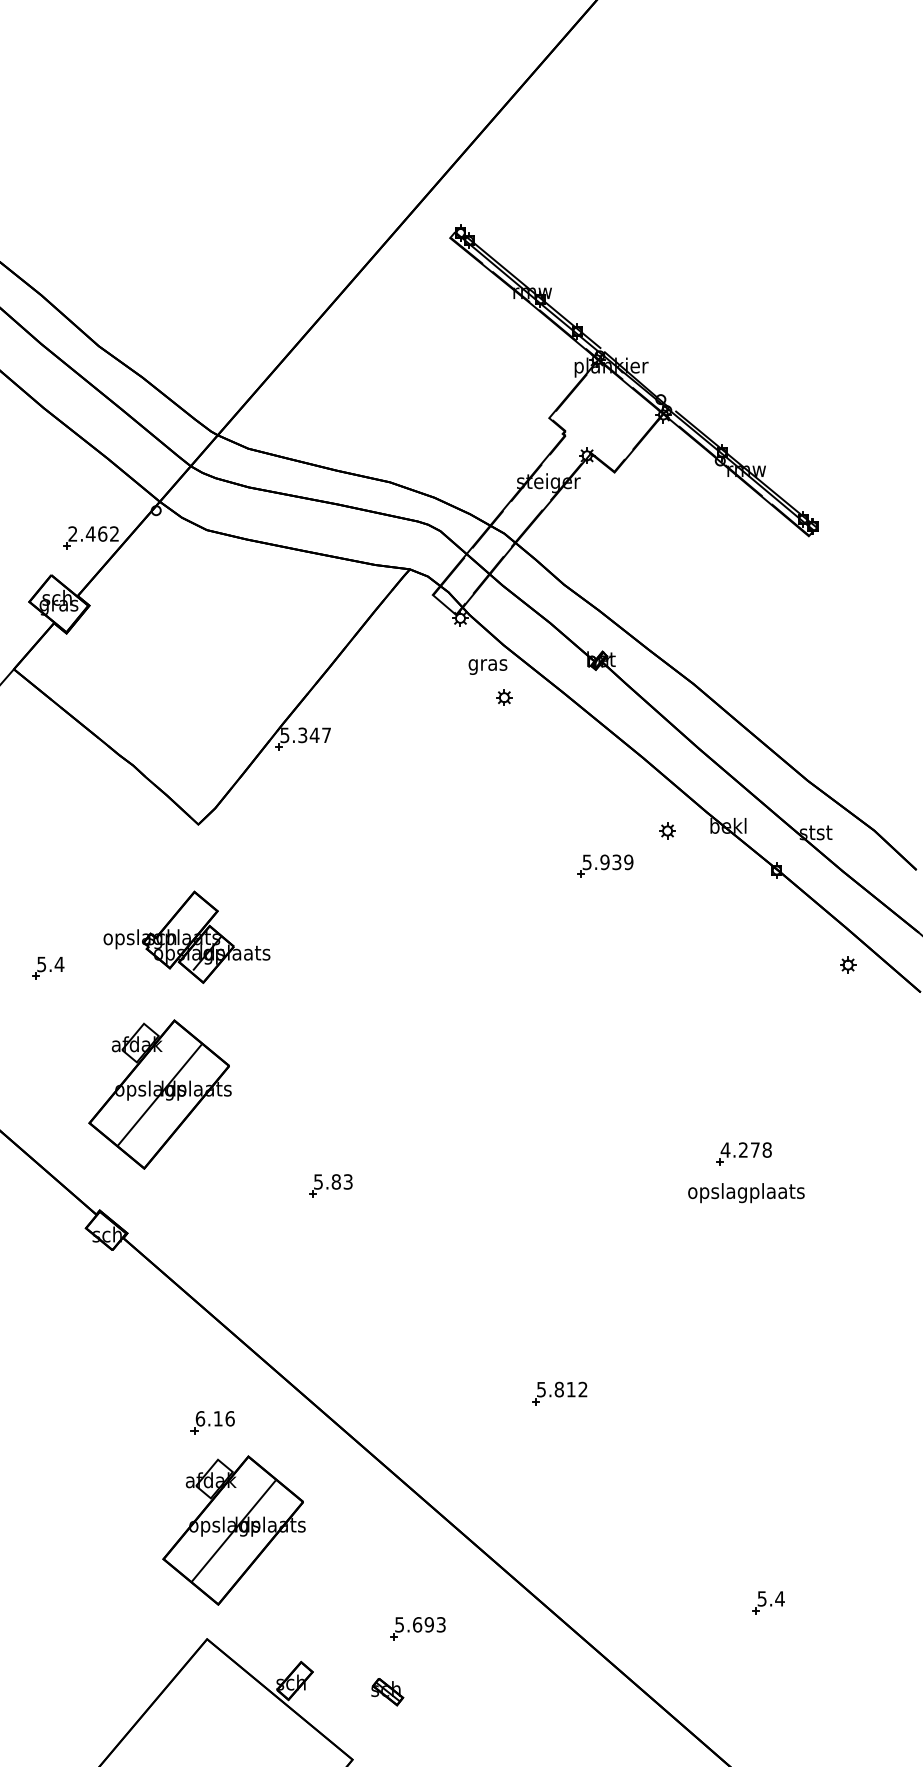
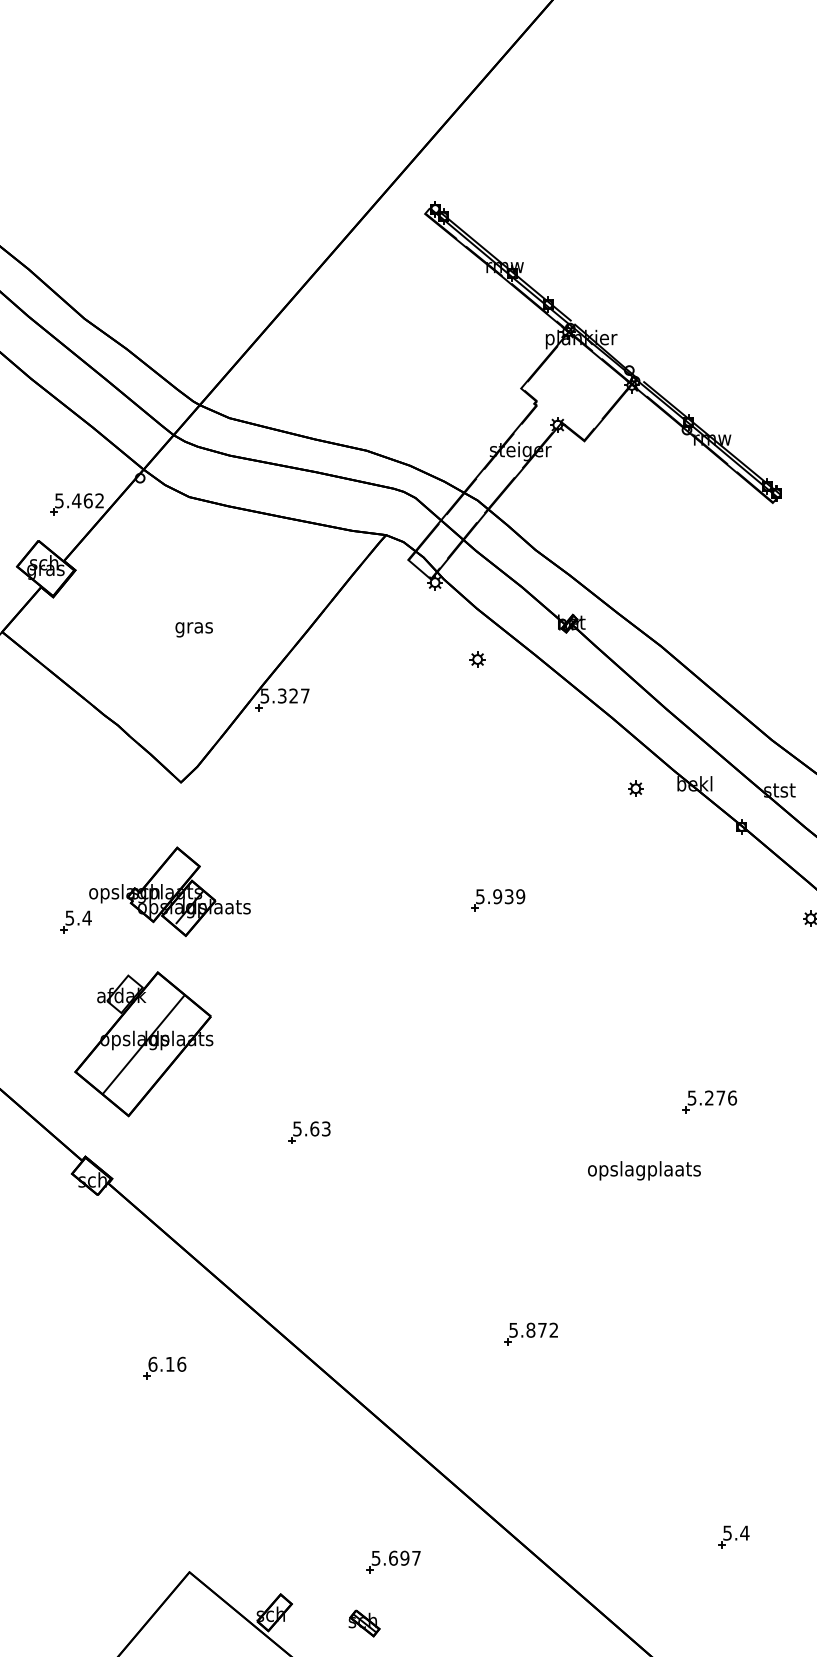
text: (72, 533) -> (58, 500), 2.462 -> 5.462
text: (487, 666) -> (193, 629), moved
text: (314, 734) -> (293, 695), 5.347 -> 5.327
part: (605, 865) -> (498, 899), moved
part: (48, 968) -> (76, 922), moved
text: (745, 1149) -> (711, 1097), 4.278 -> 5.276
text: (336, 1181) -> (314, 1128), 5.83 -> 5.63
text: (746, 1193) -> (644, 1171), moved
text: (570, 1389) -> (541, 1330), 5.812 -> 5.872
part: (212, 1422) -> (164, 1367), moved
part: (233, 1530) -> (215, 1466), removed
text: (440, 1624) -> (415, 1557), 5.693 -> 5.697

